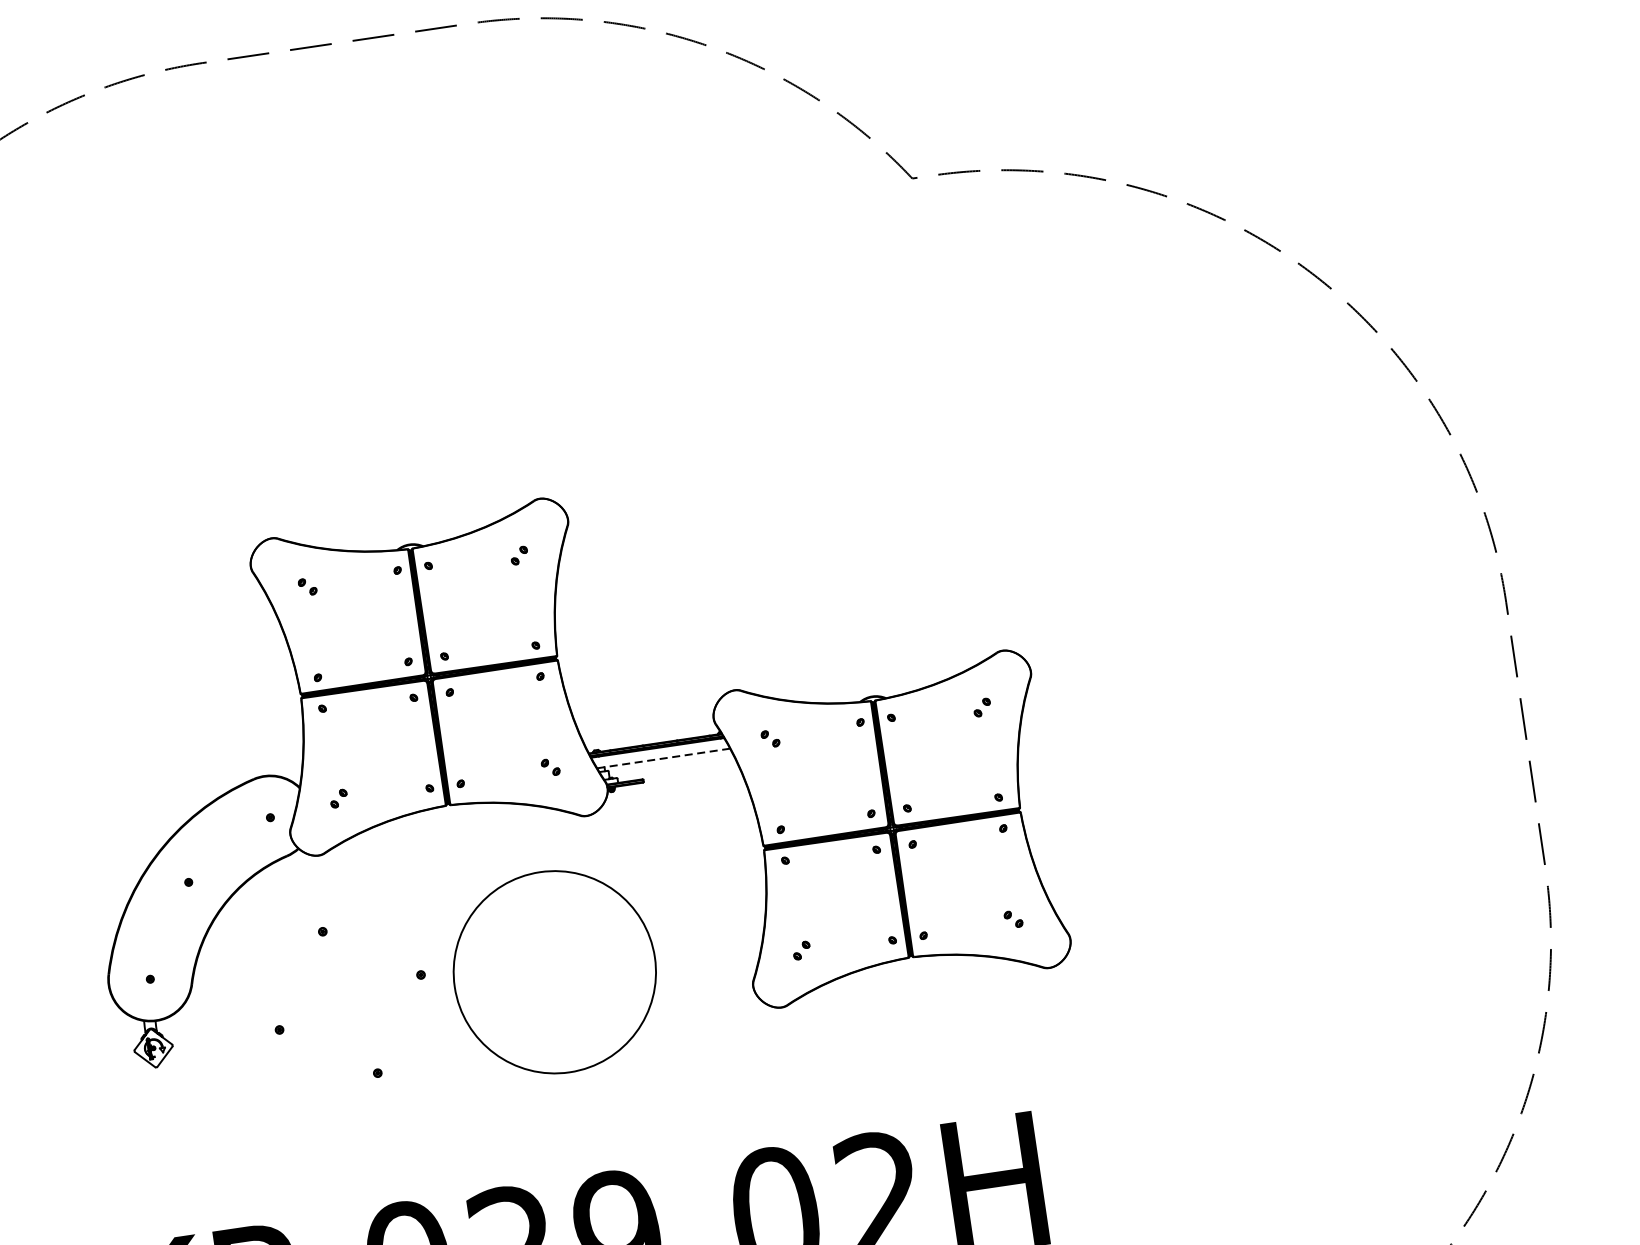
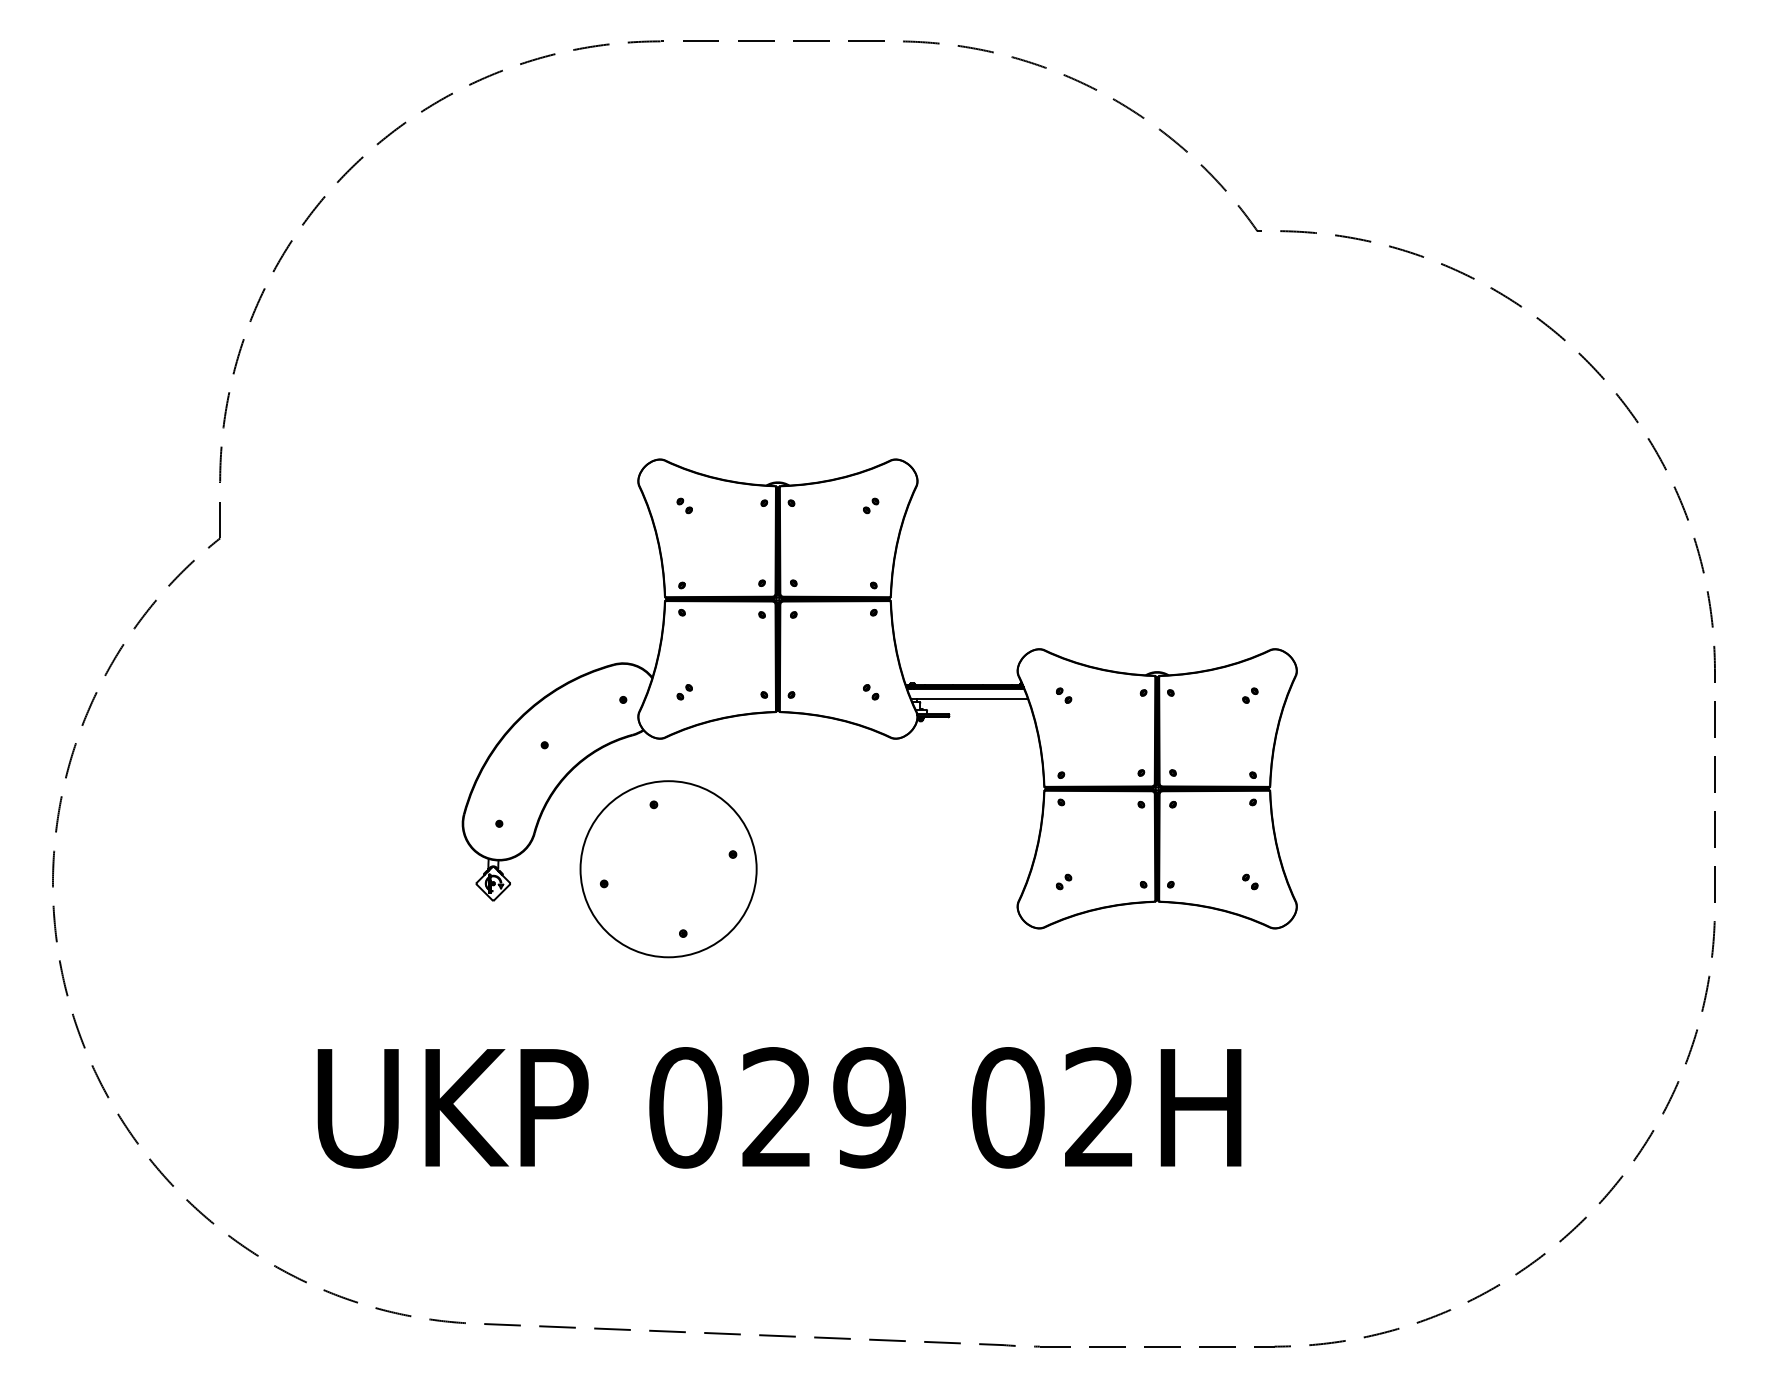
line: (663, 757) -> (969, 698), dashed -> solid
circle: (554, 972) -> (668, 869), moved

